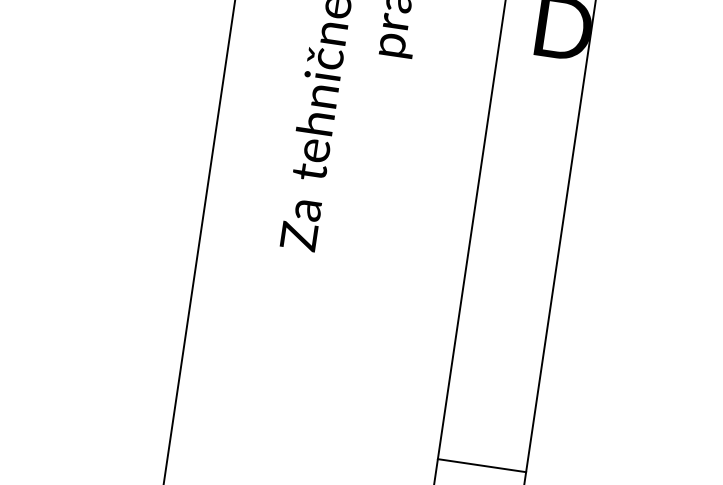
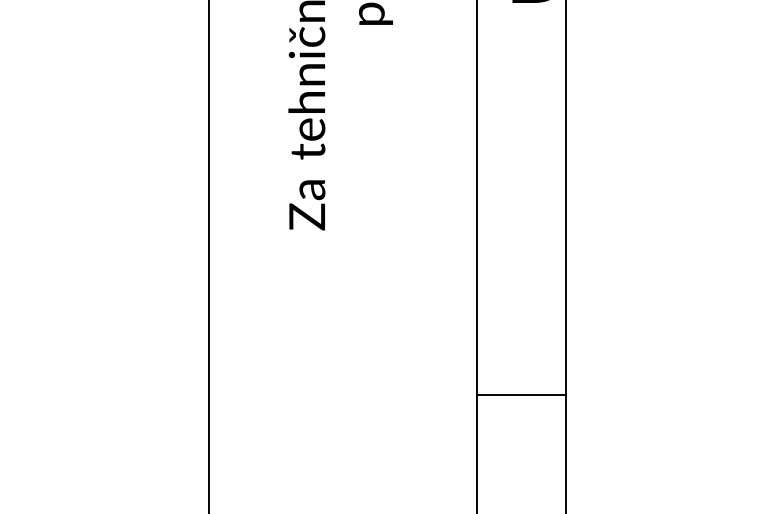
line: (481, 465) -> (521, 394), moved

